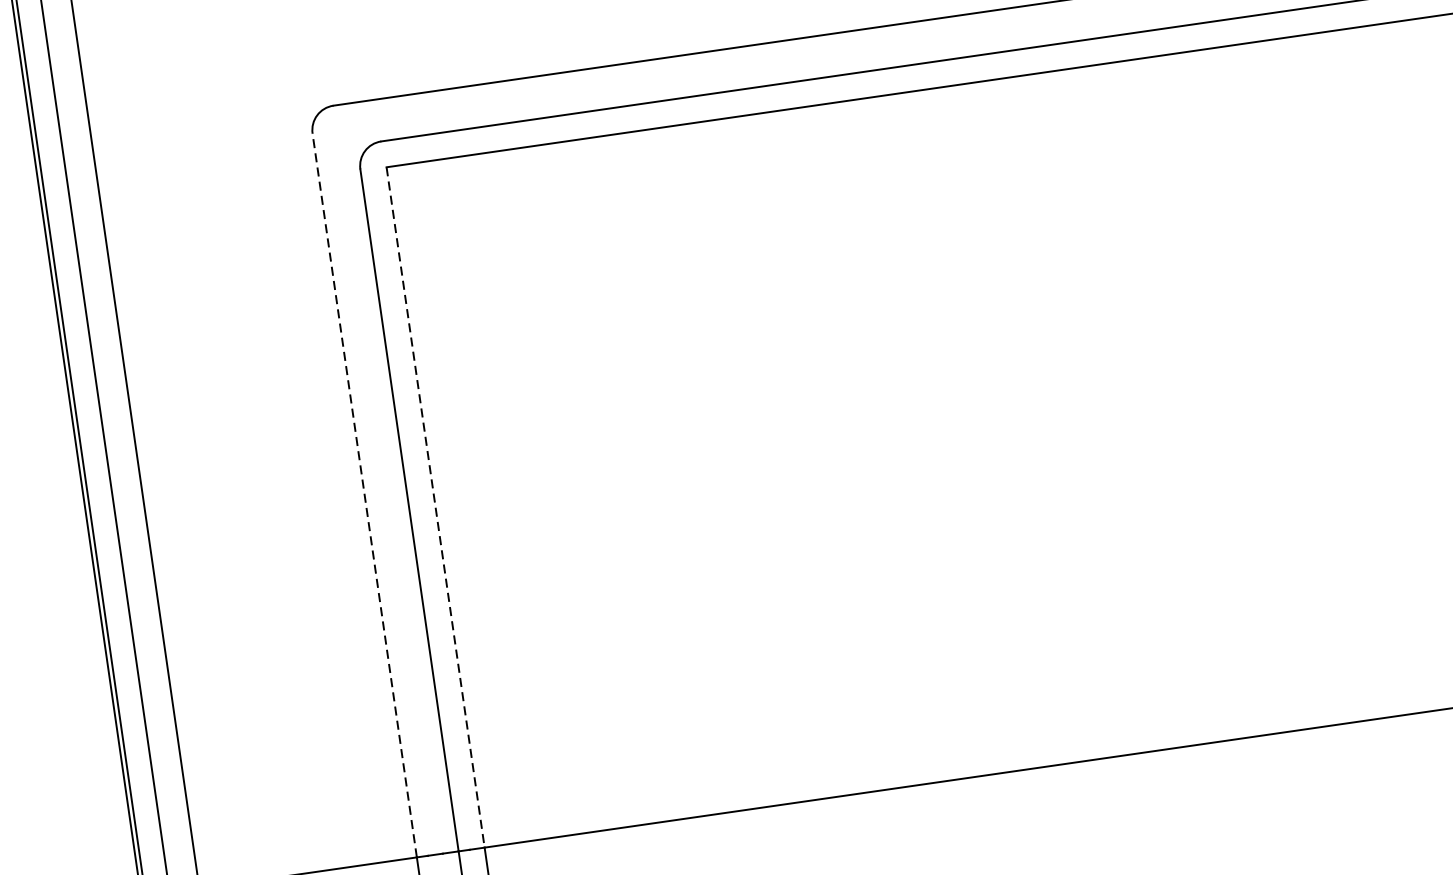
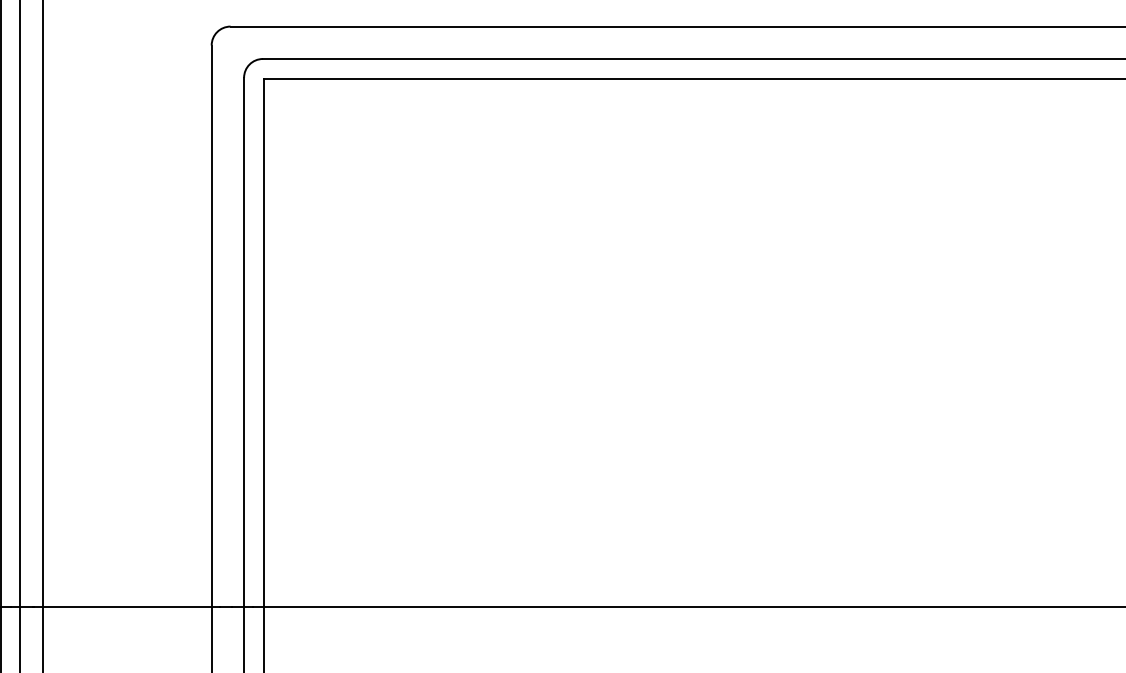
line: (364, 496) -> (211, 326), dashed -> solid
line: (435, 506) -> (264, 342), dashed -> solid

